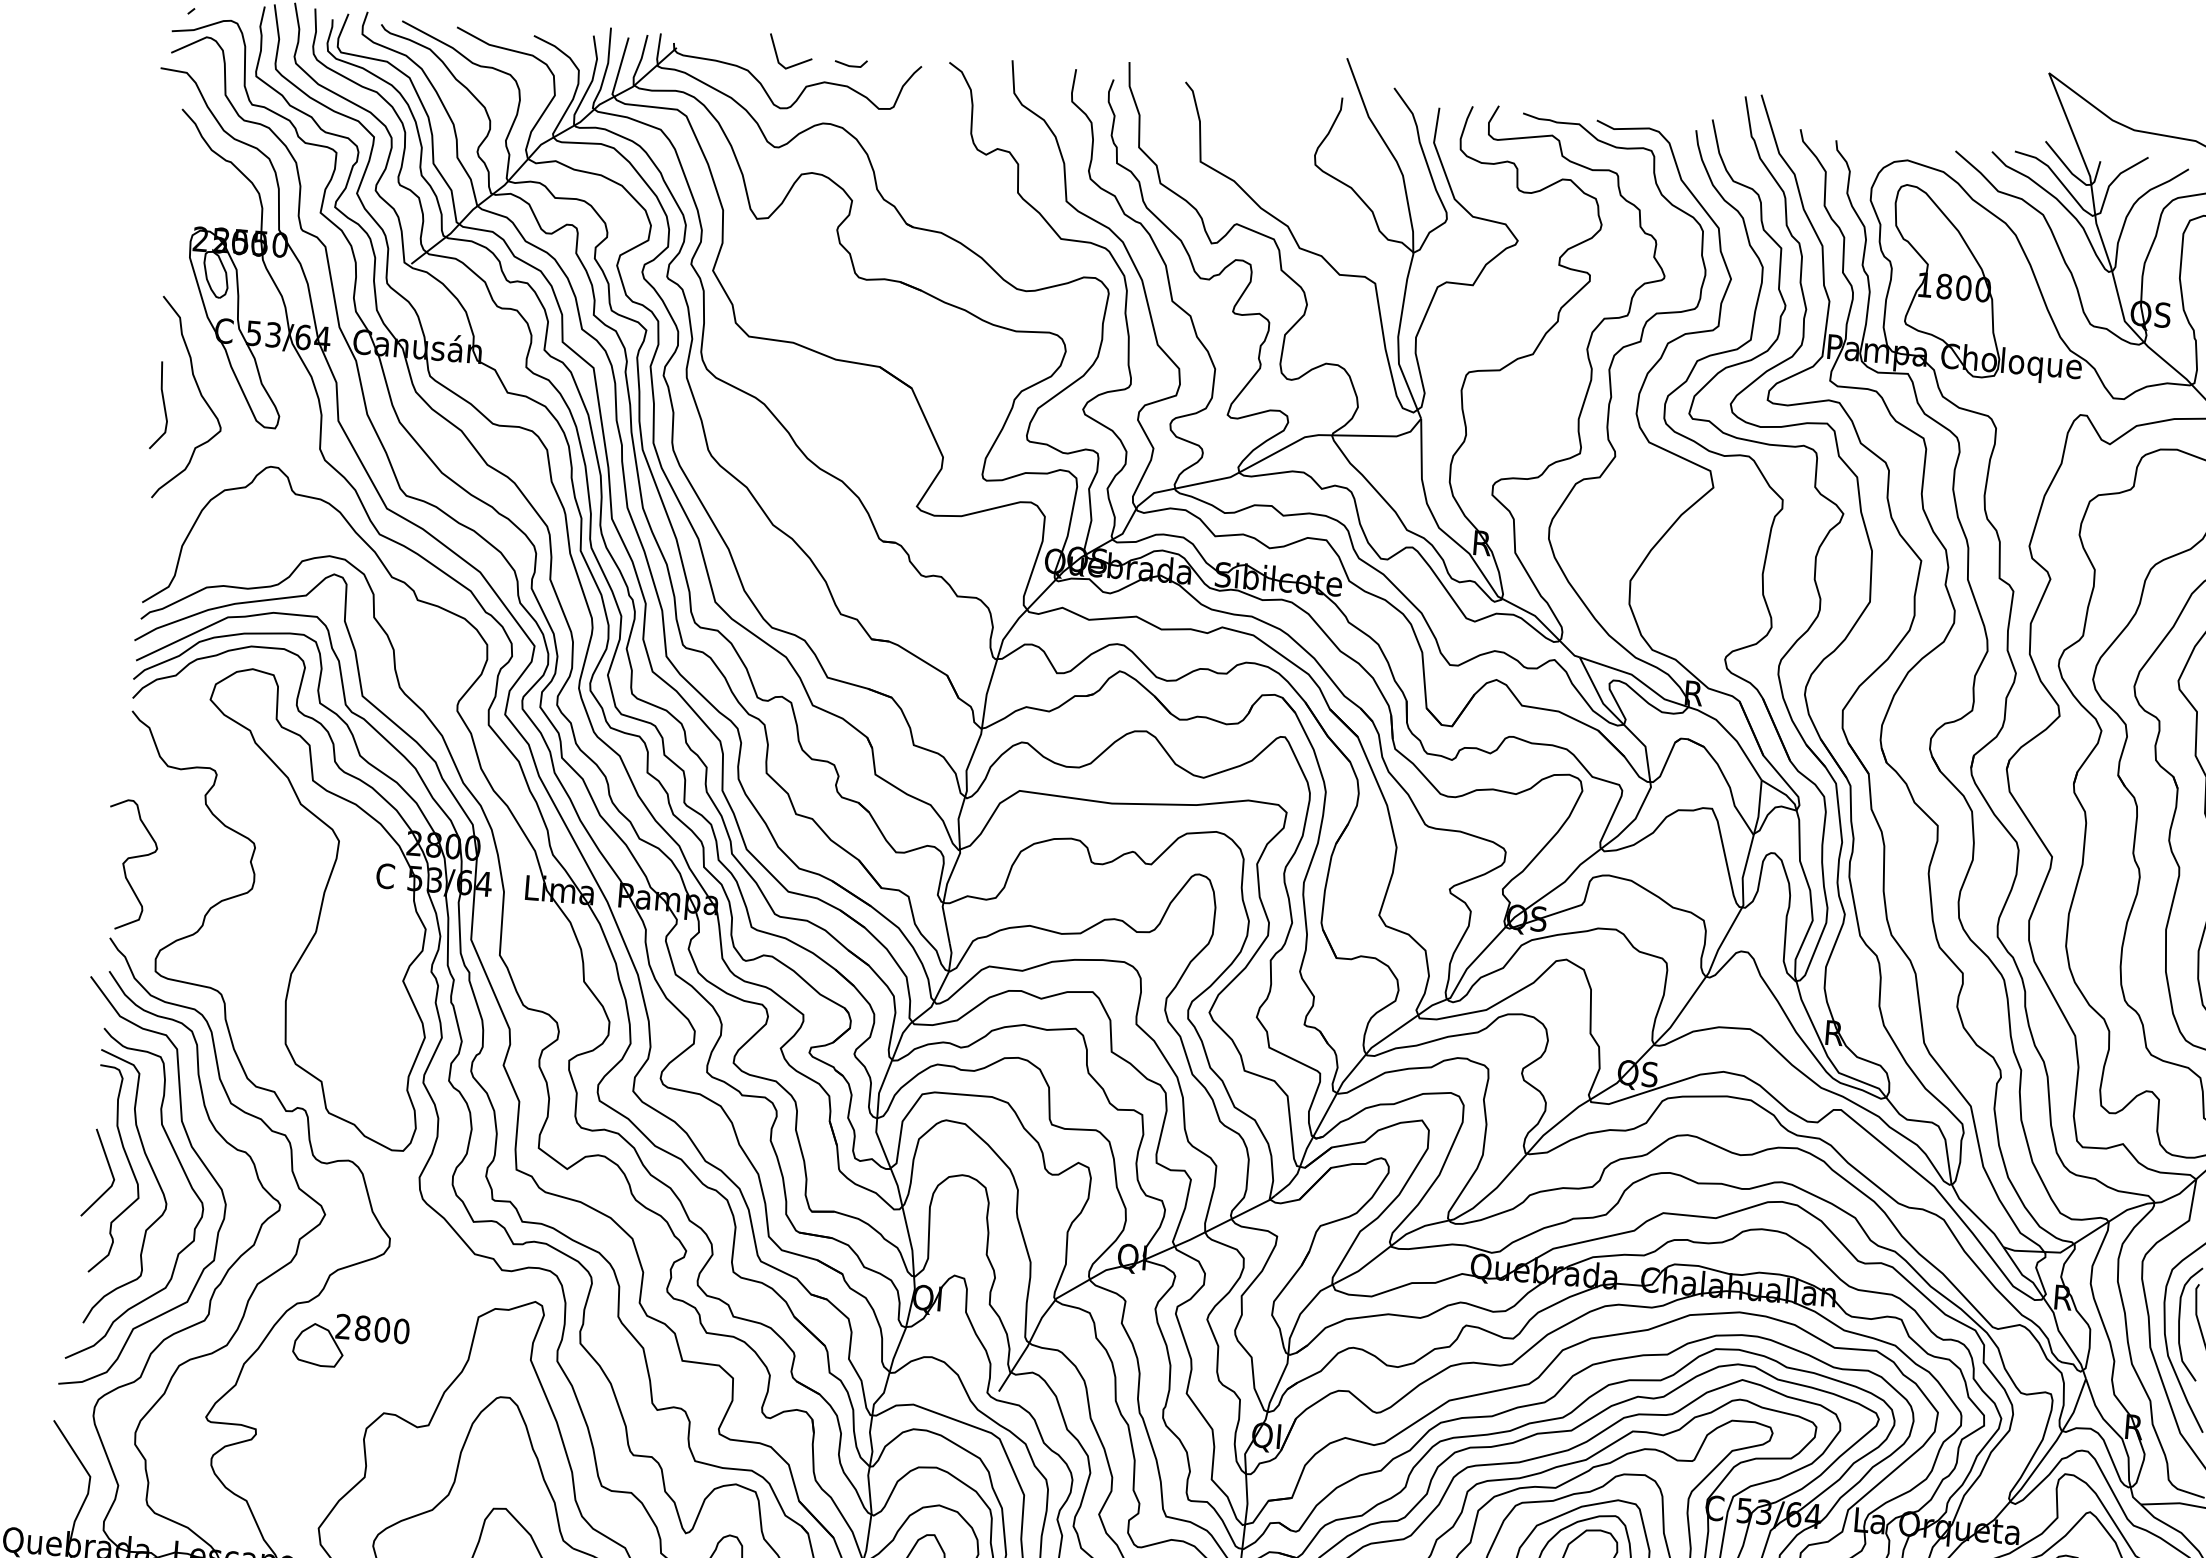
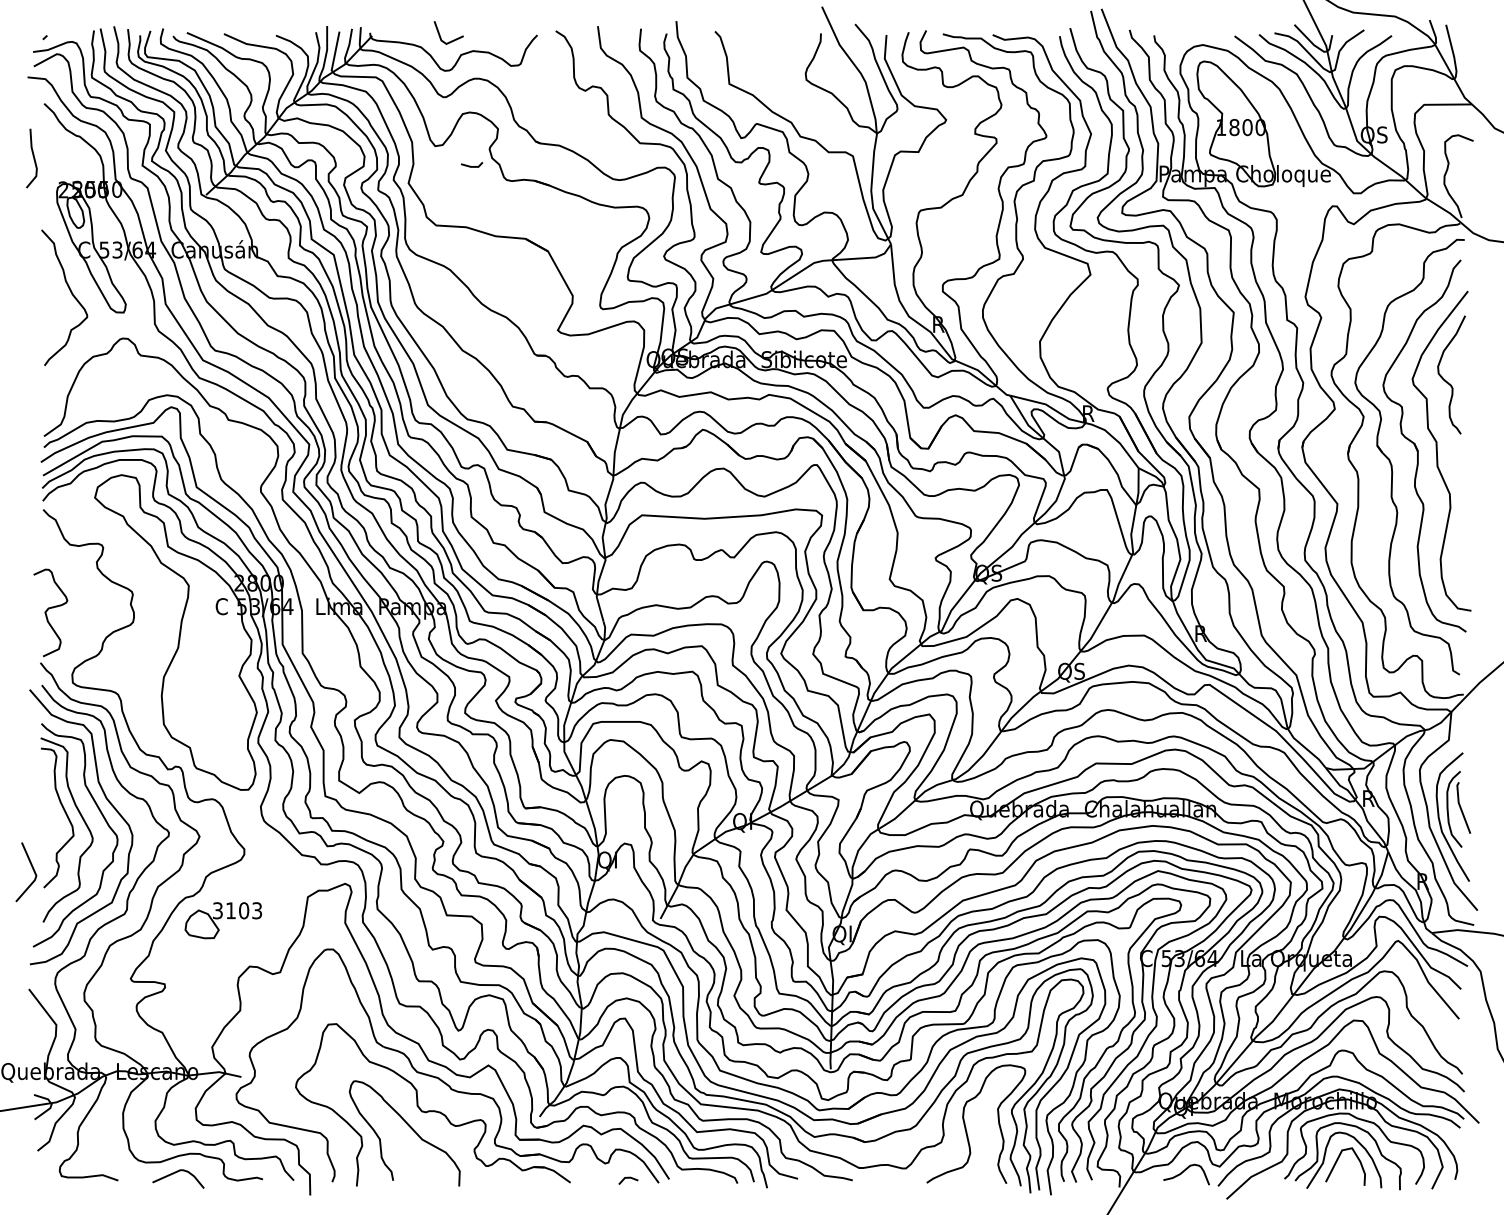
line: (851, 65) -> (472, 166), moved
line: (163, 405) -> (33, 158), moved
line: (109, 1170) -> (32, 869), moved
text: (372, 1328) -> (237, 910), 2800 -> 3103

